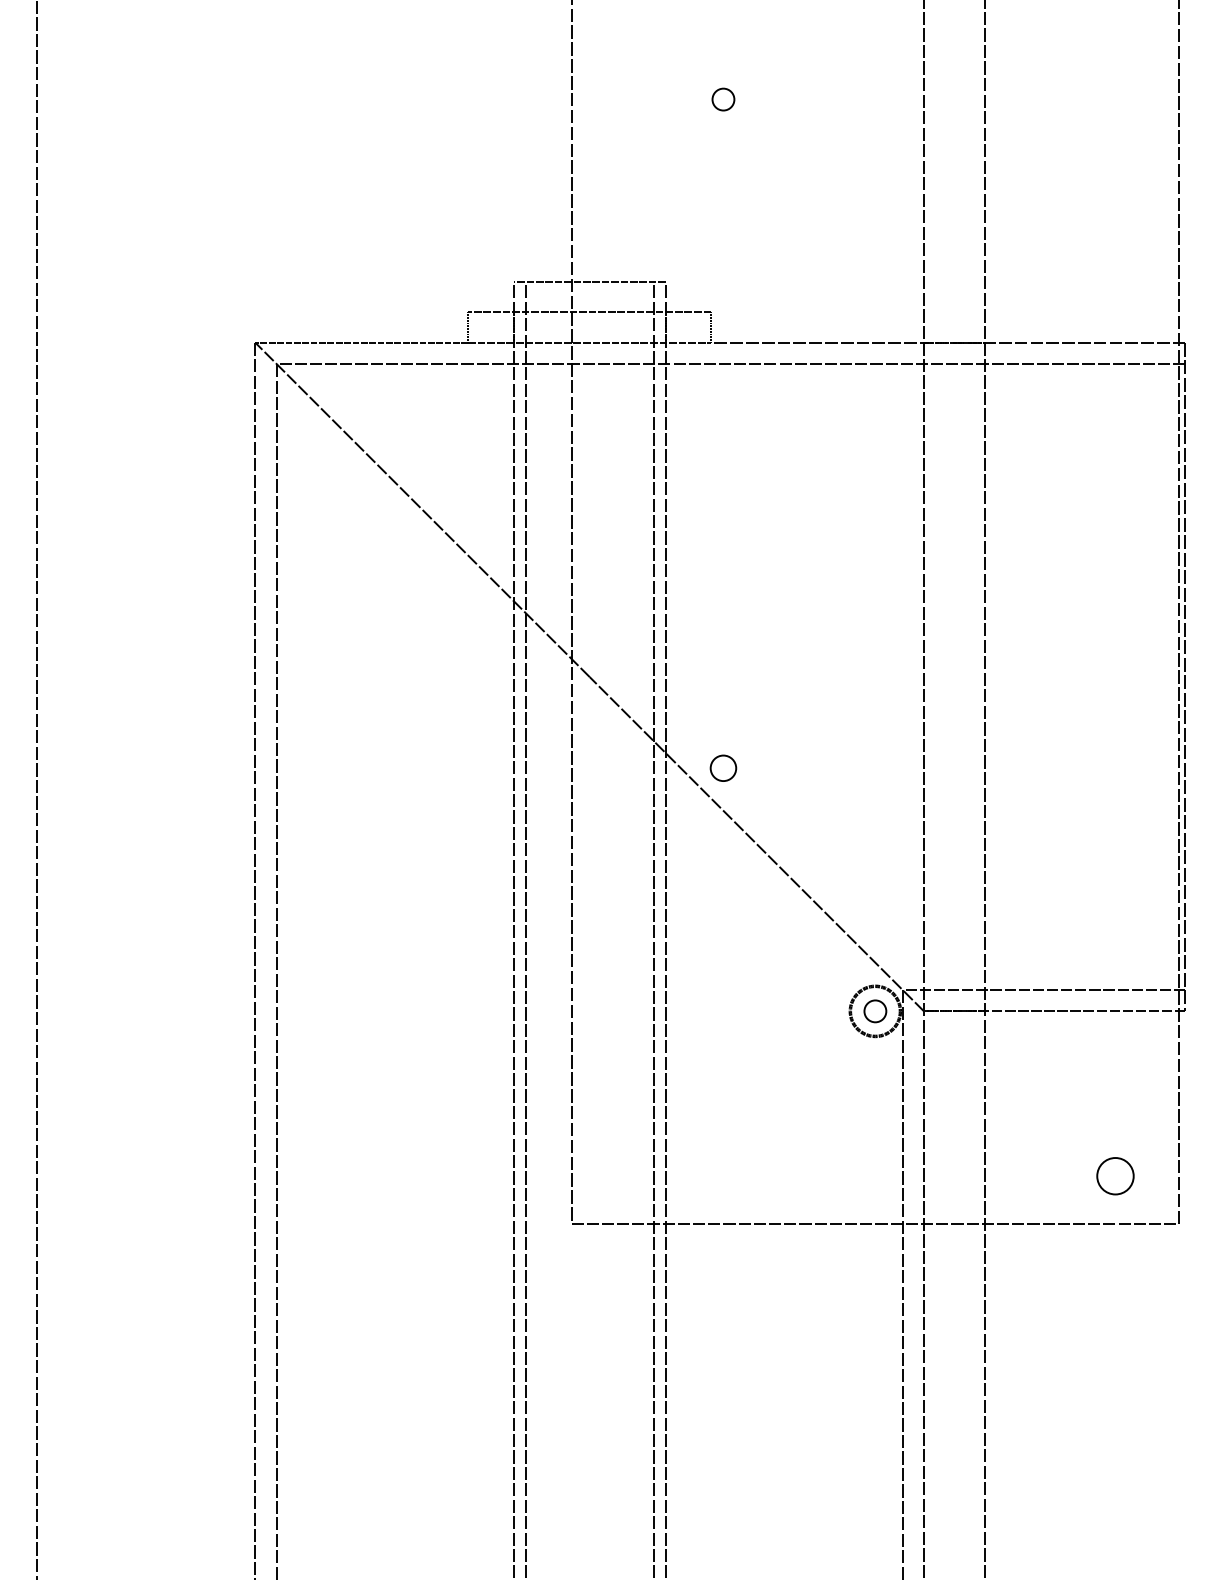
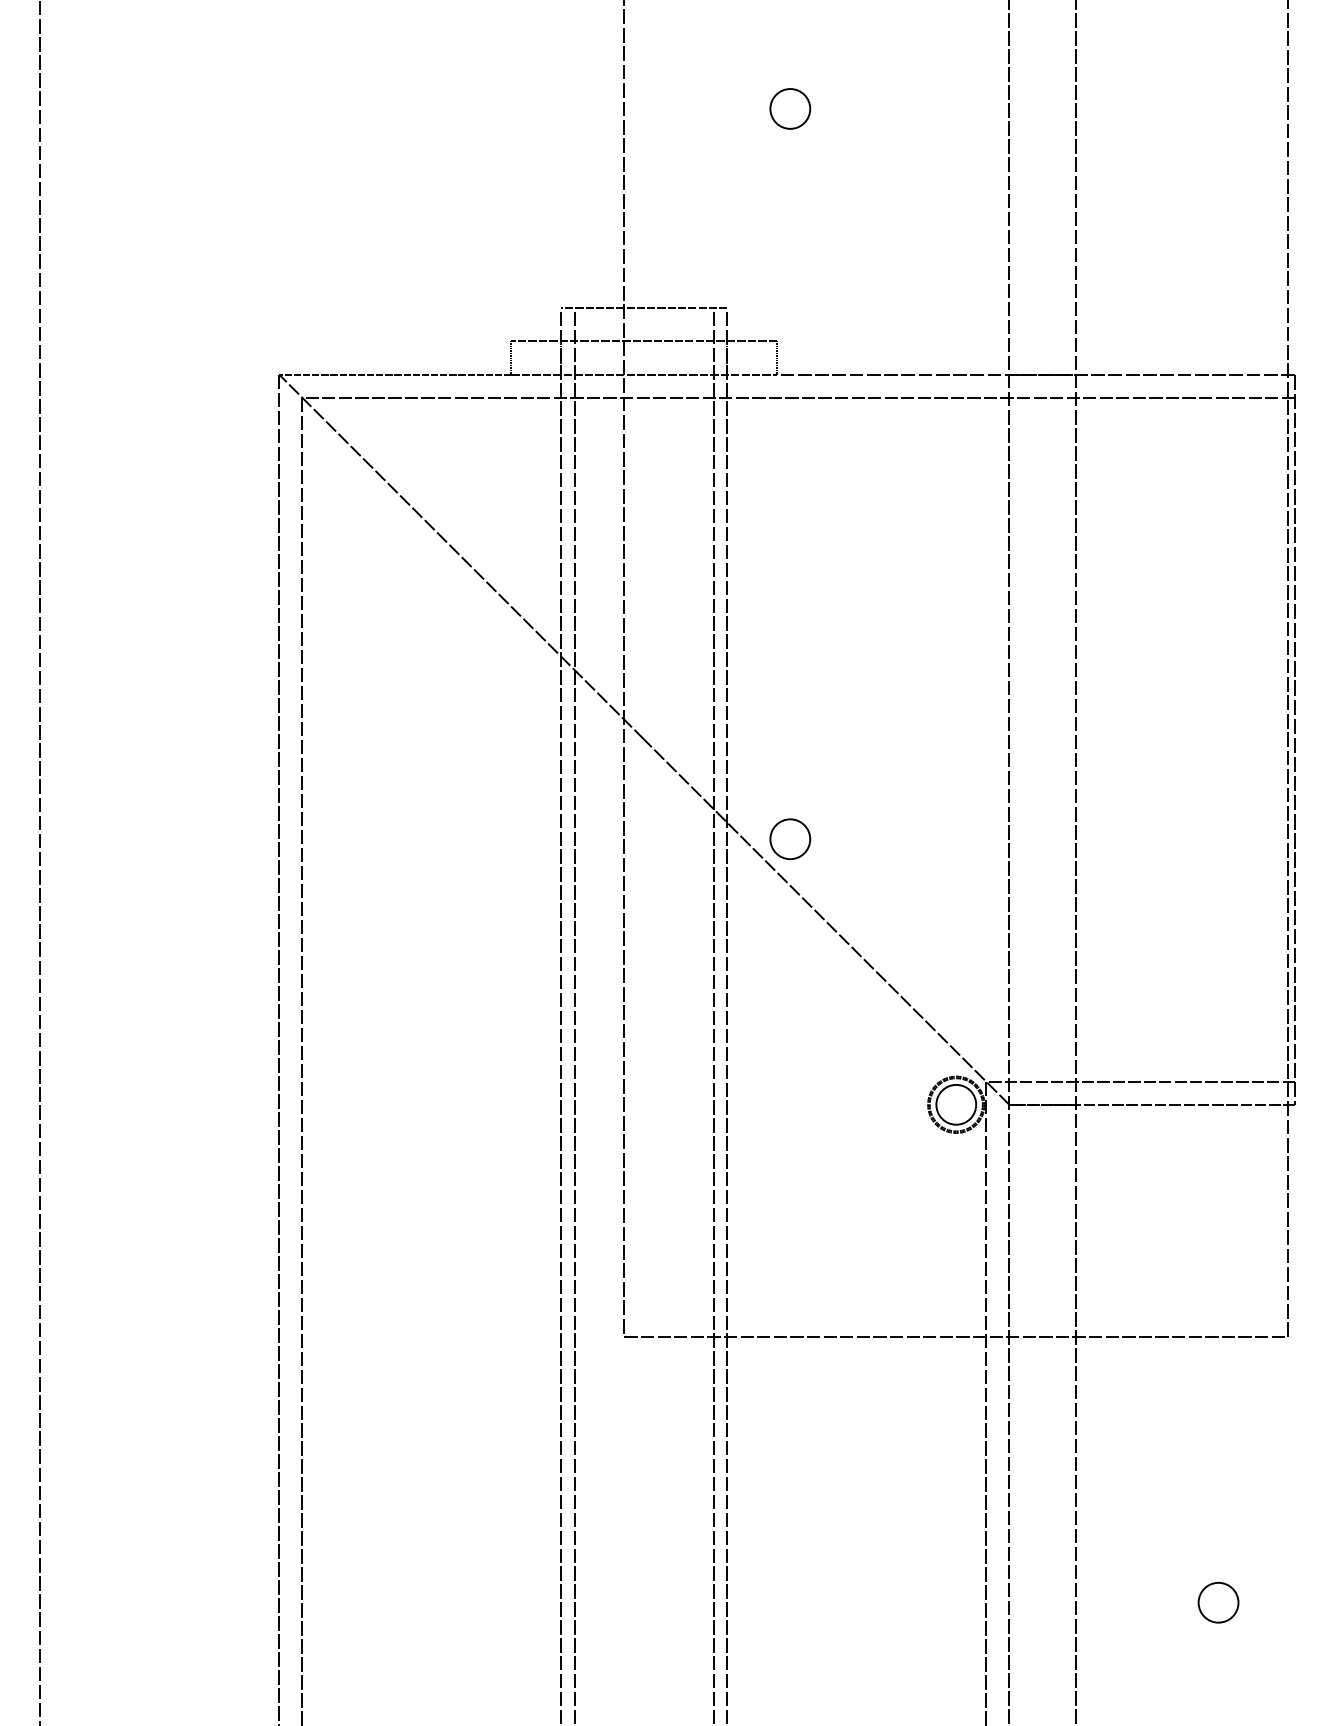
circle: (723, 99) -> (790, 108), size x1.67
circle: (723, 768) -> (790, 839), size x1.43
circle: (875, 1011) -> (956, 1104), size x1.67
circle: (1115, 1176) -> (1218, 1603), moved

